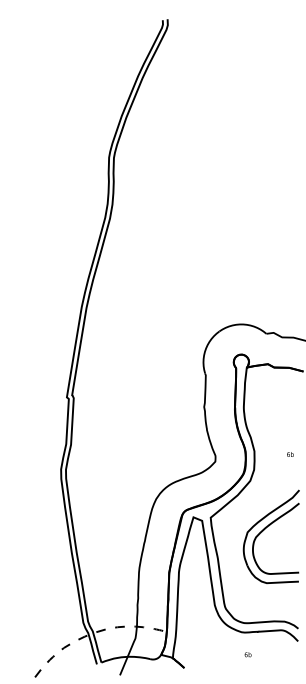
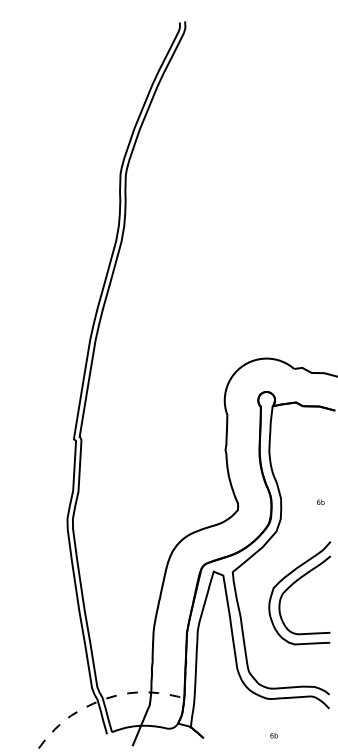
text: (247, 654) -> (273, 735), moved

